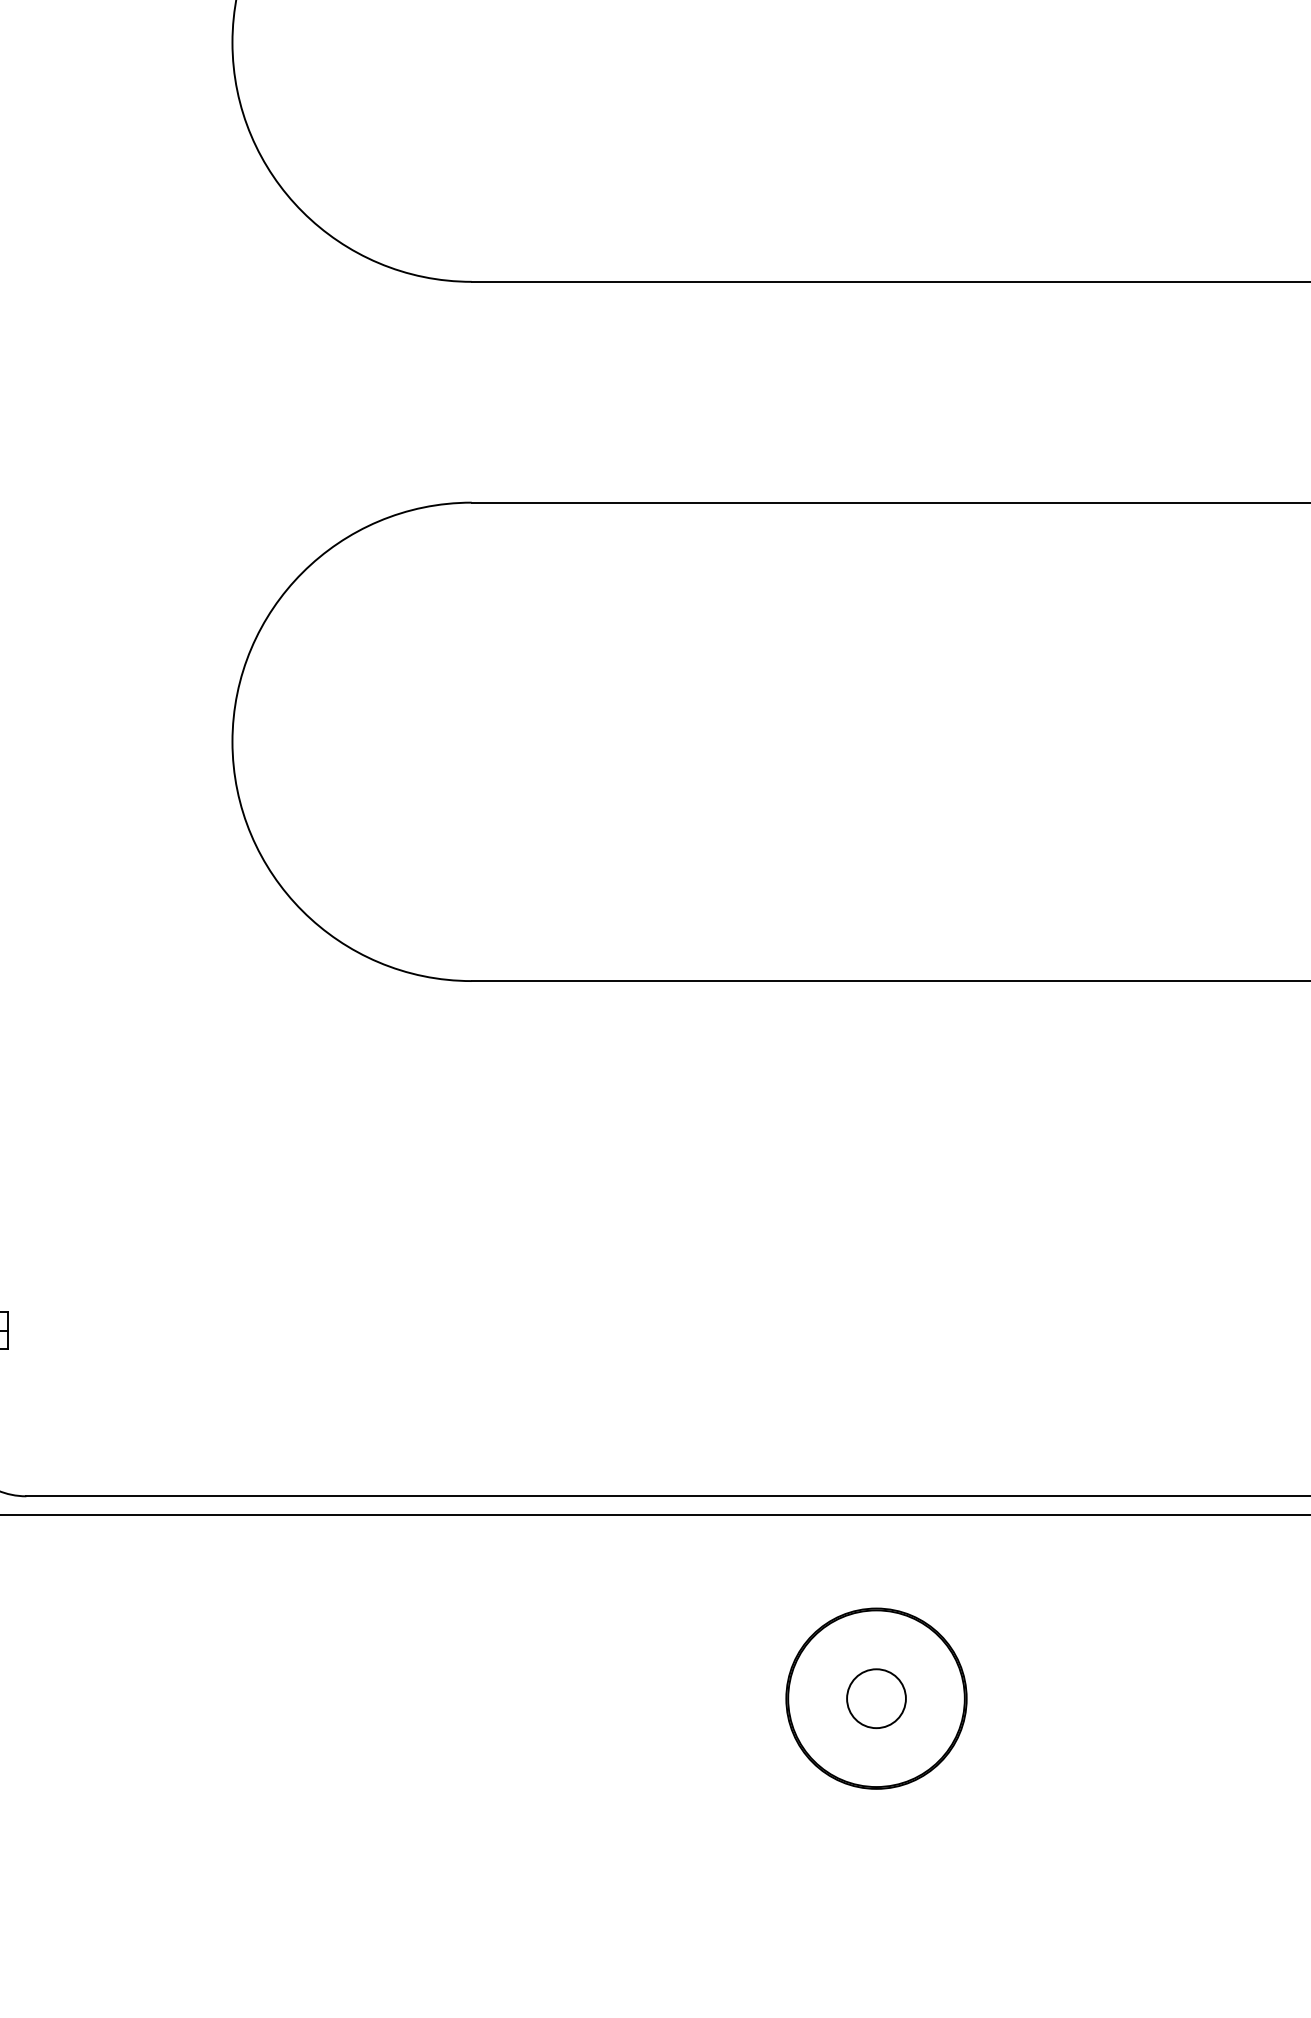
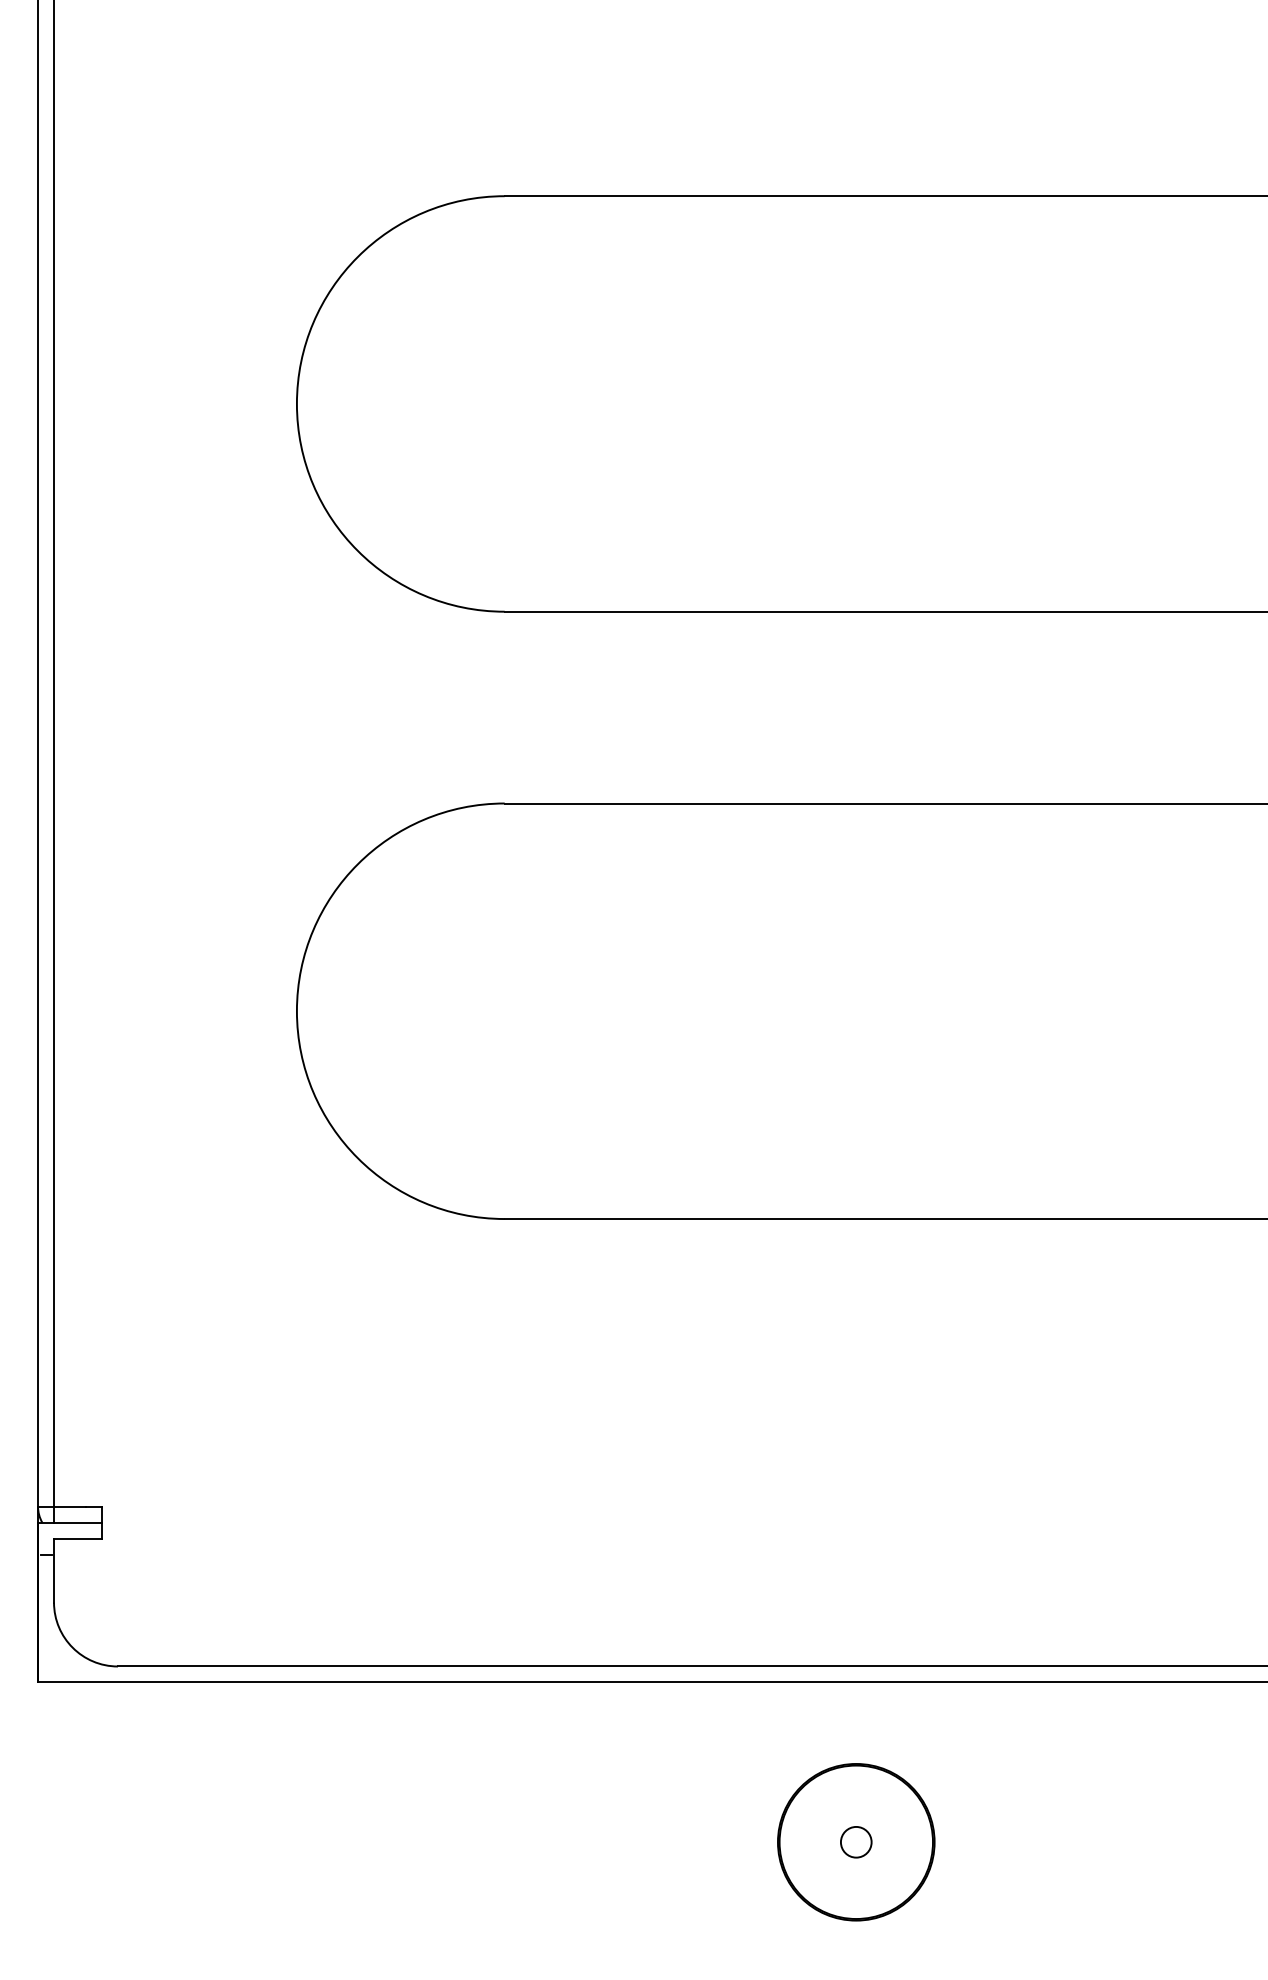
circle: (875, 1697) -> (855, 1841), size x0.6

